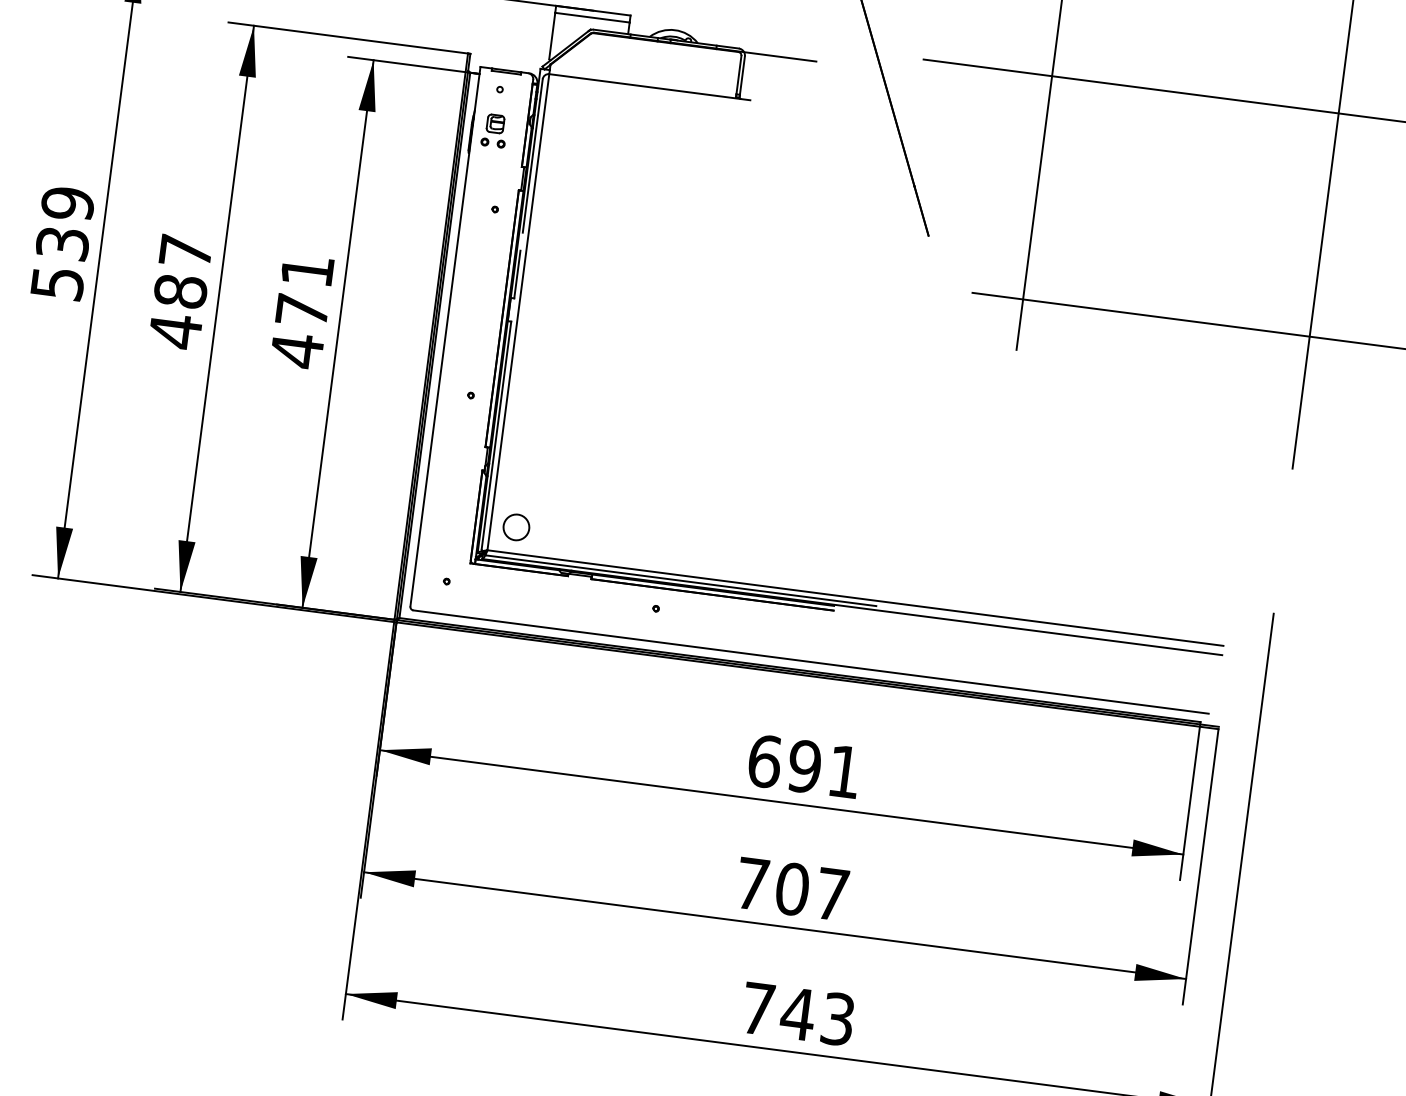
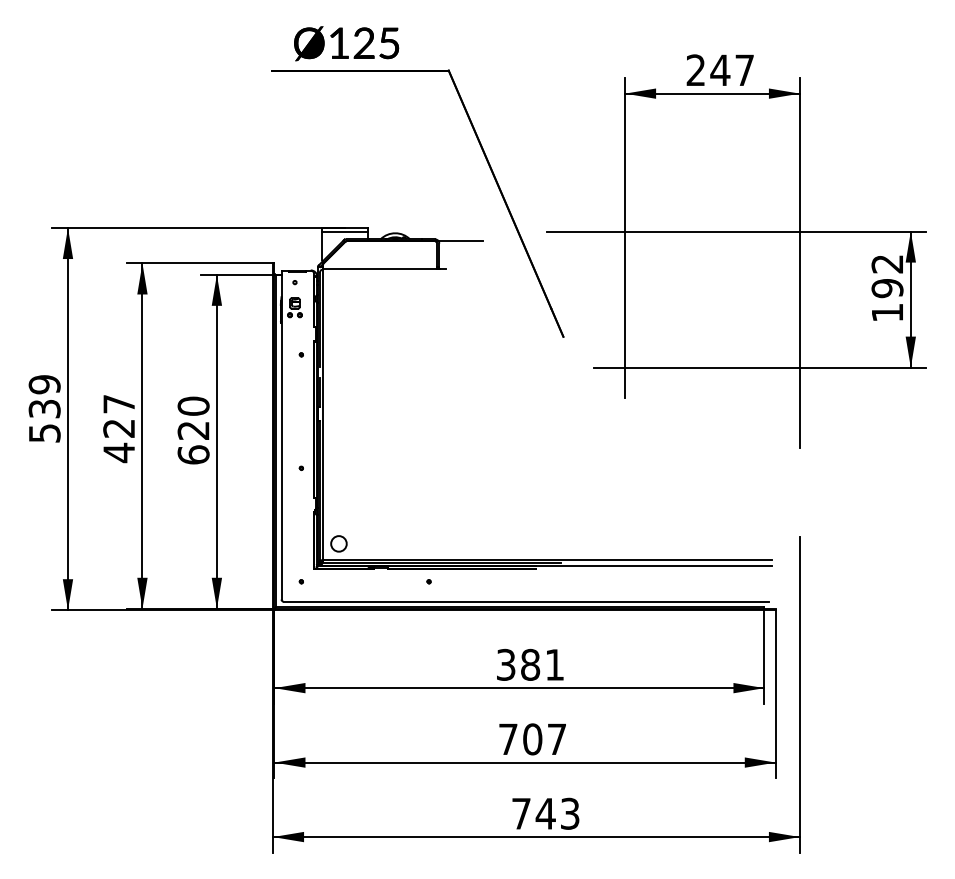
text: (181, 291) -> (119, 428), 487 -> 427
text: (302, 310) -> (193, 430), 471 -> 620
text: (785, 763) -> (518, 664), 691 -> 381

